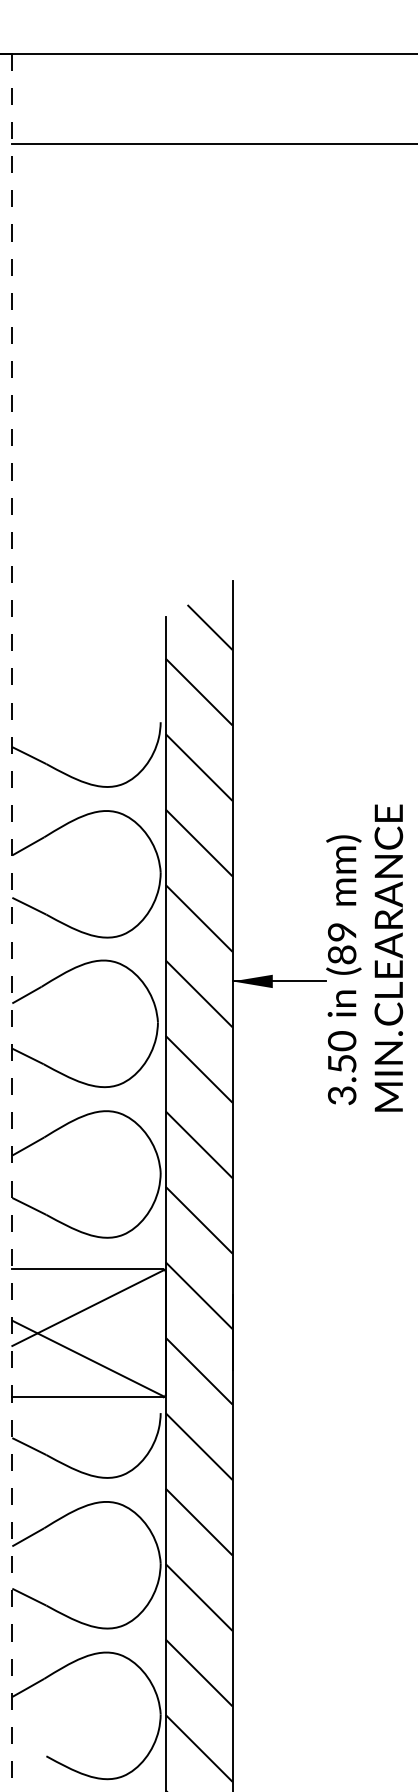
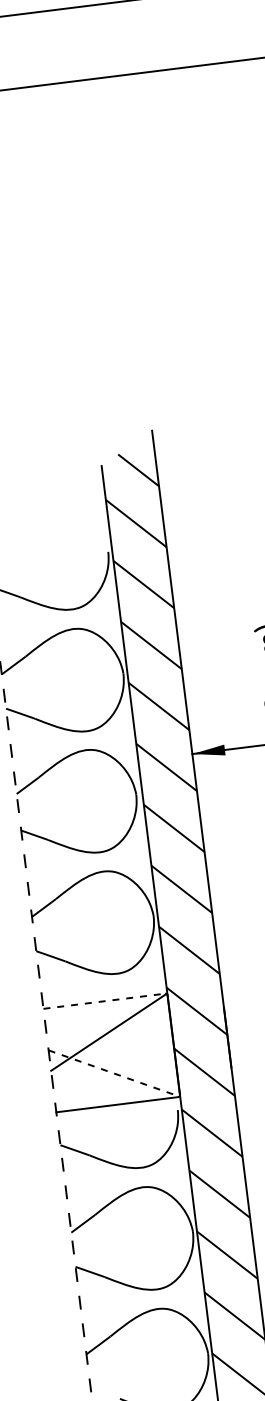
line: (88, 1269) -> (105, 1001), solid -> dashed
line: (88, 1358) -> (113, 1073), solid -> dashed

